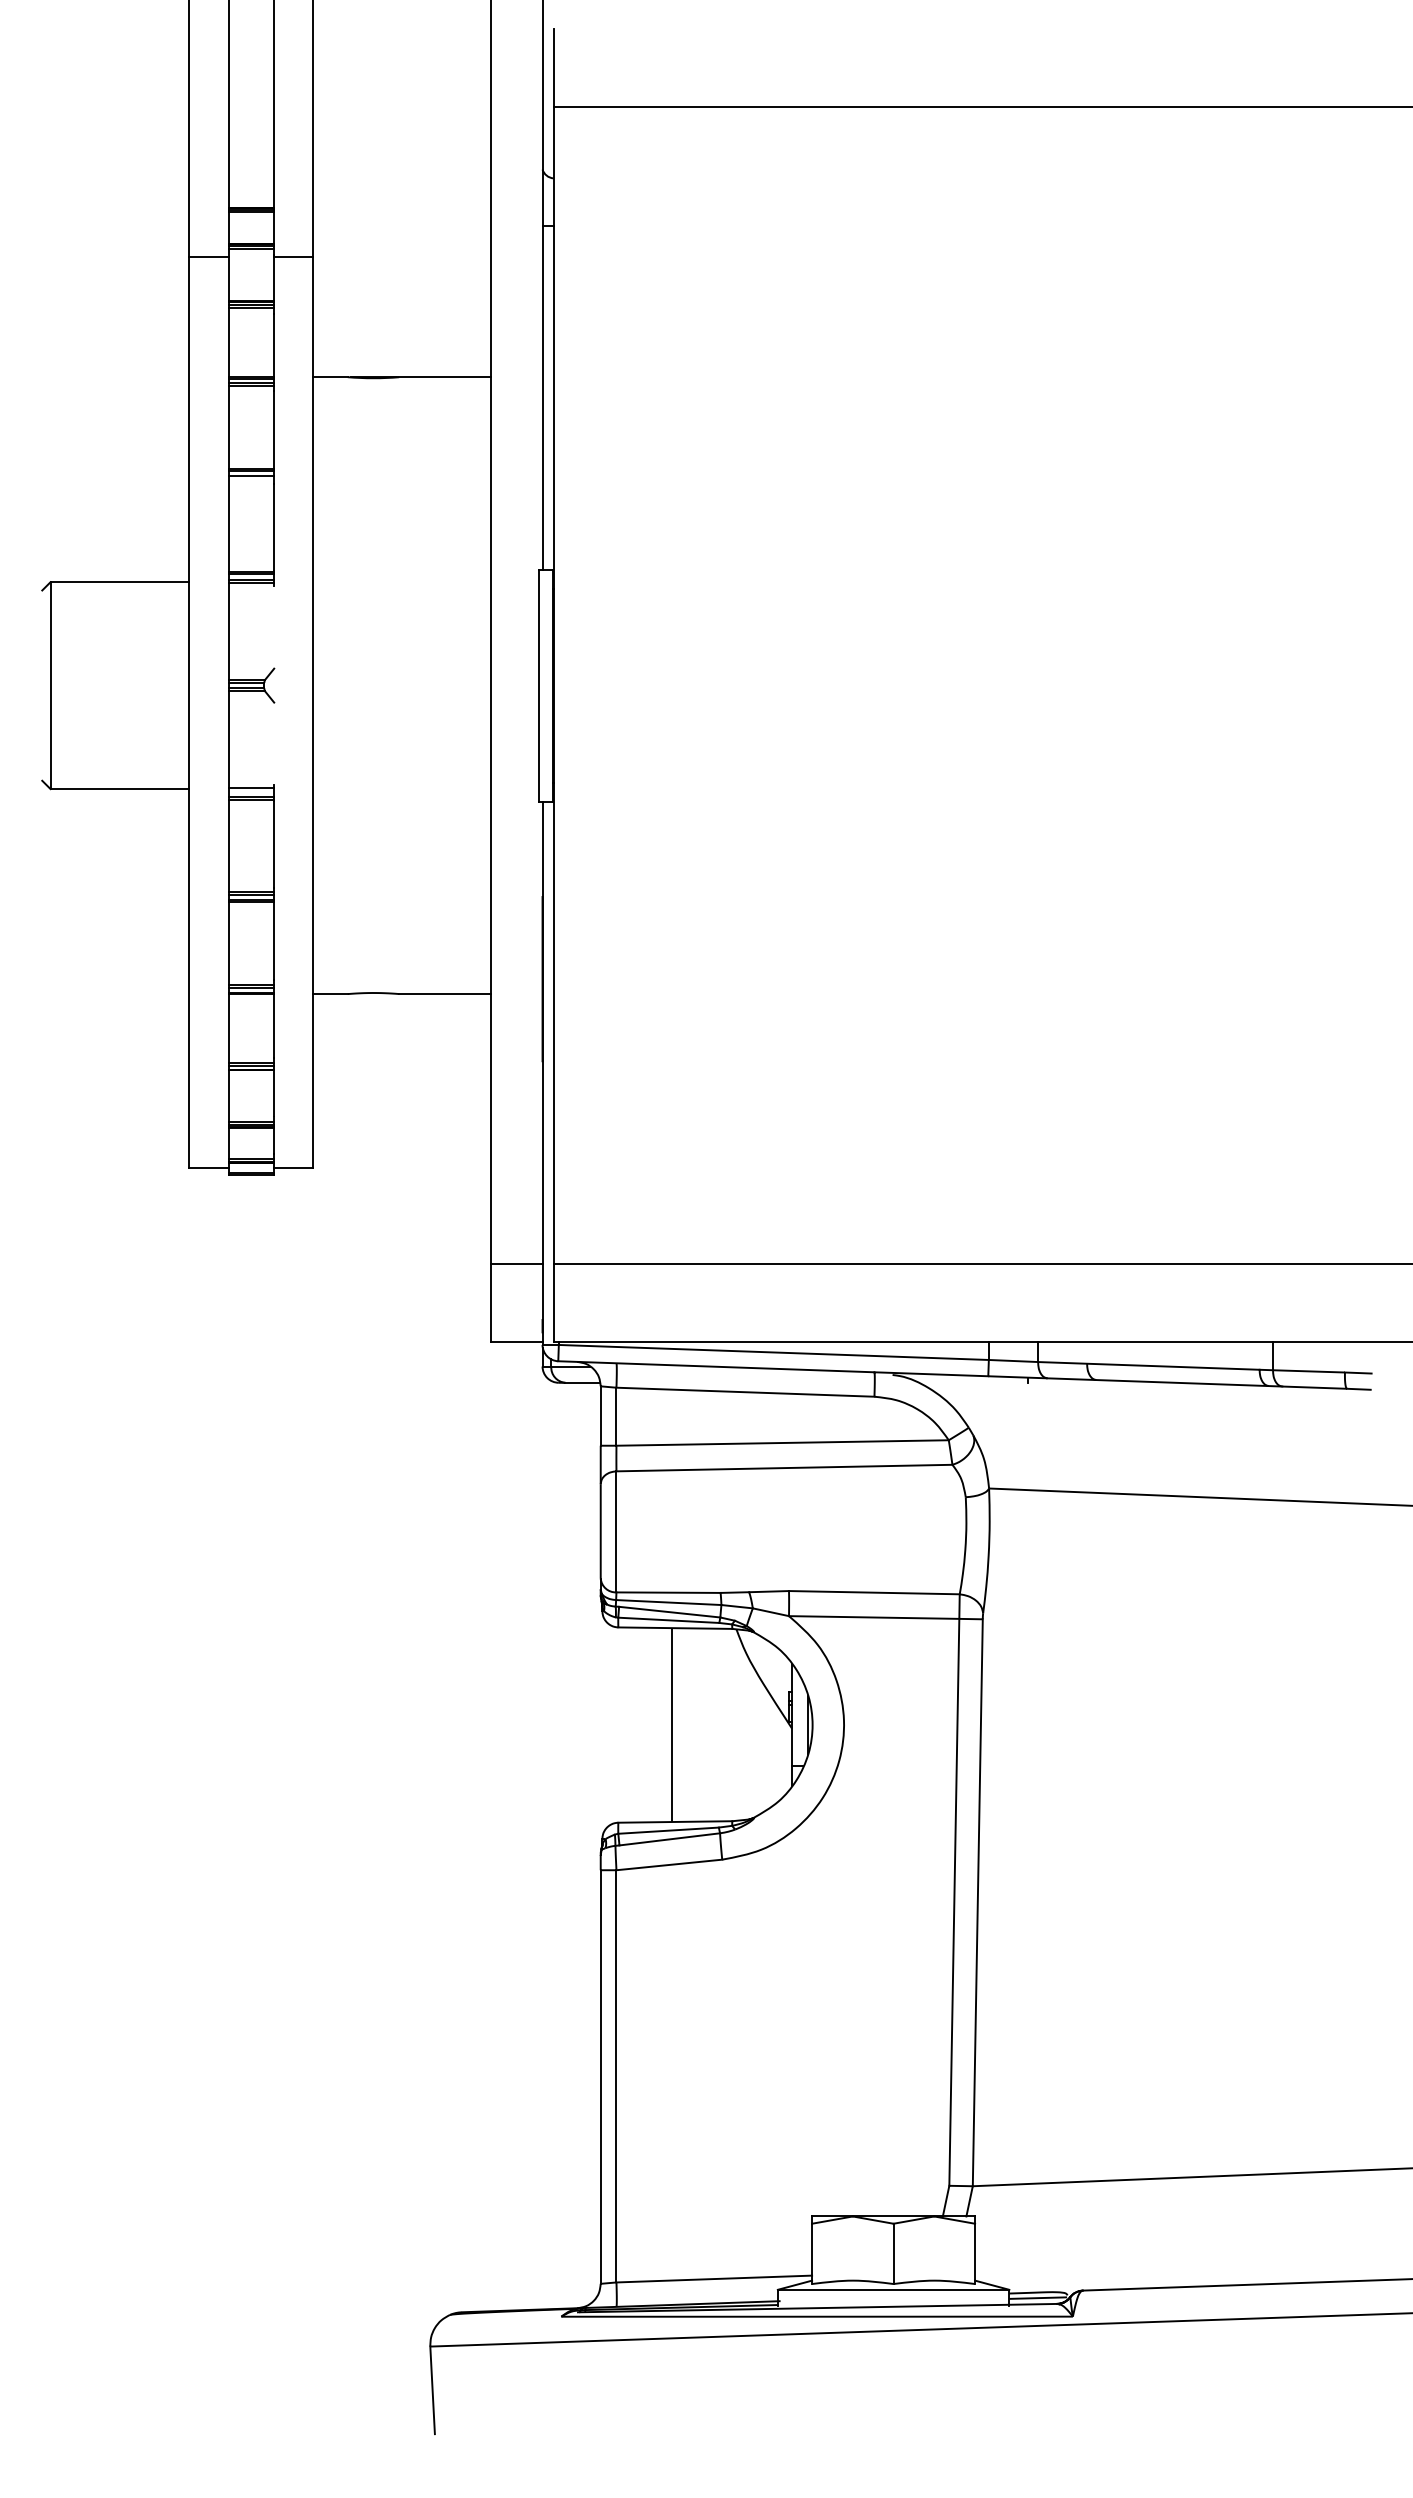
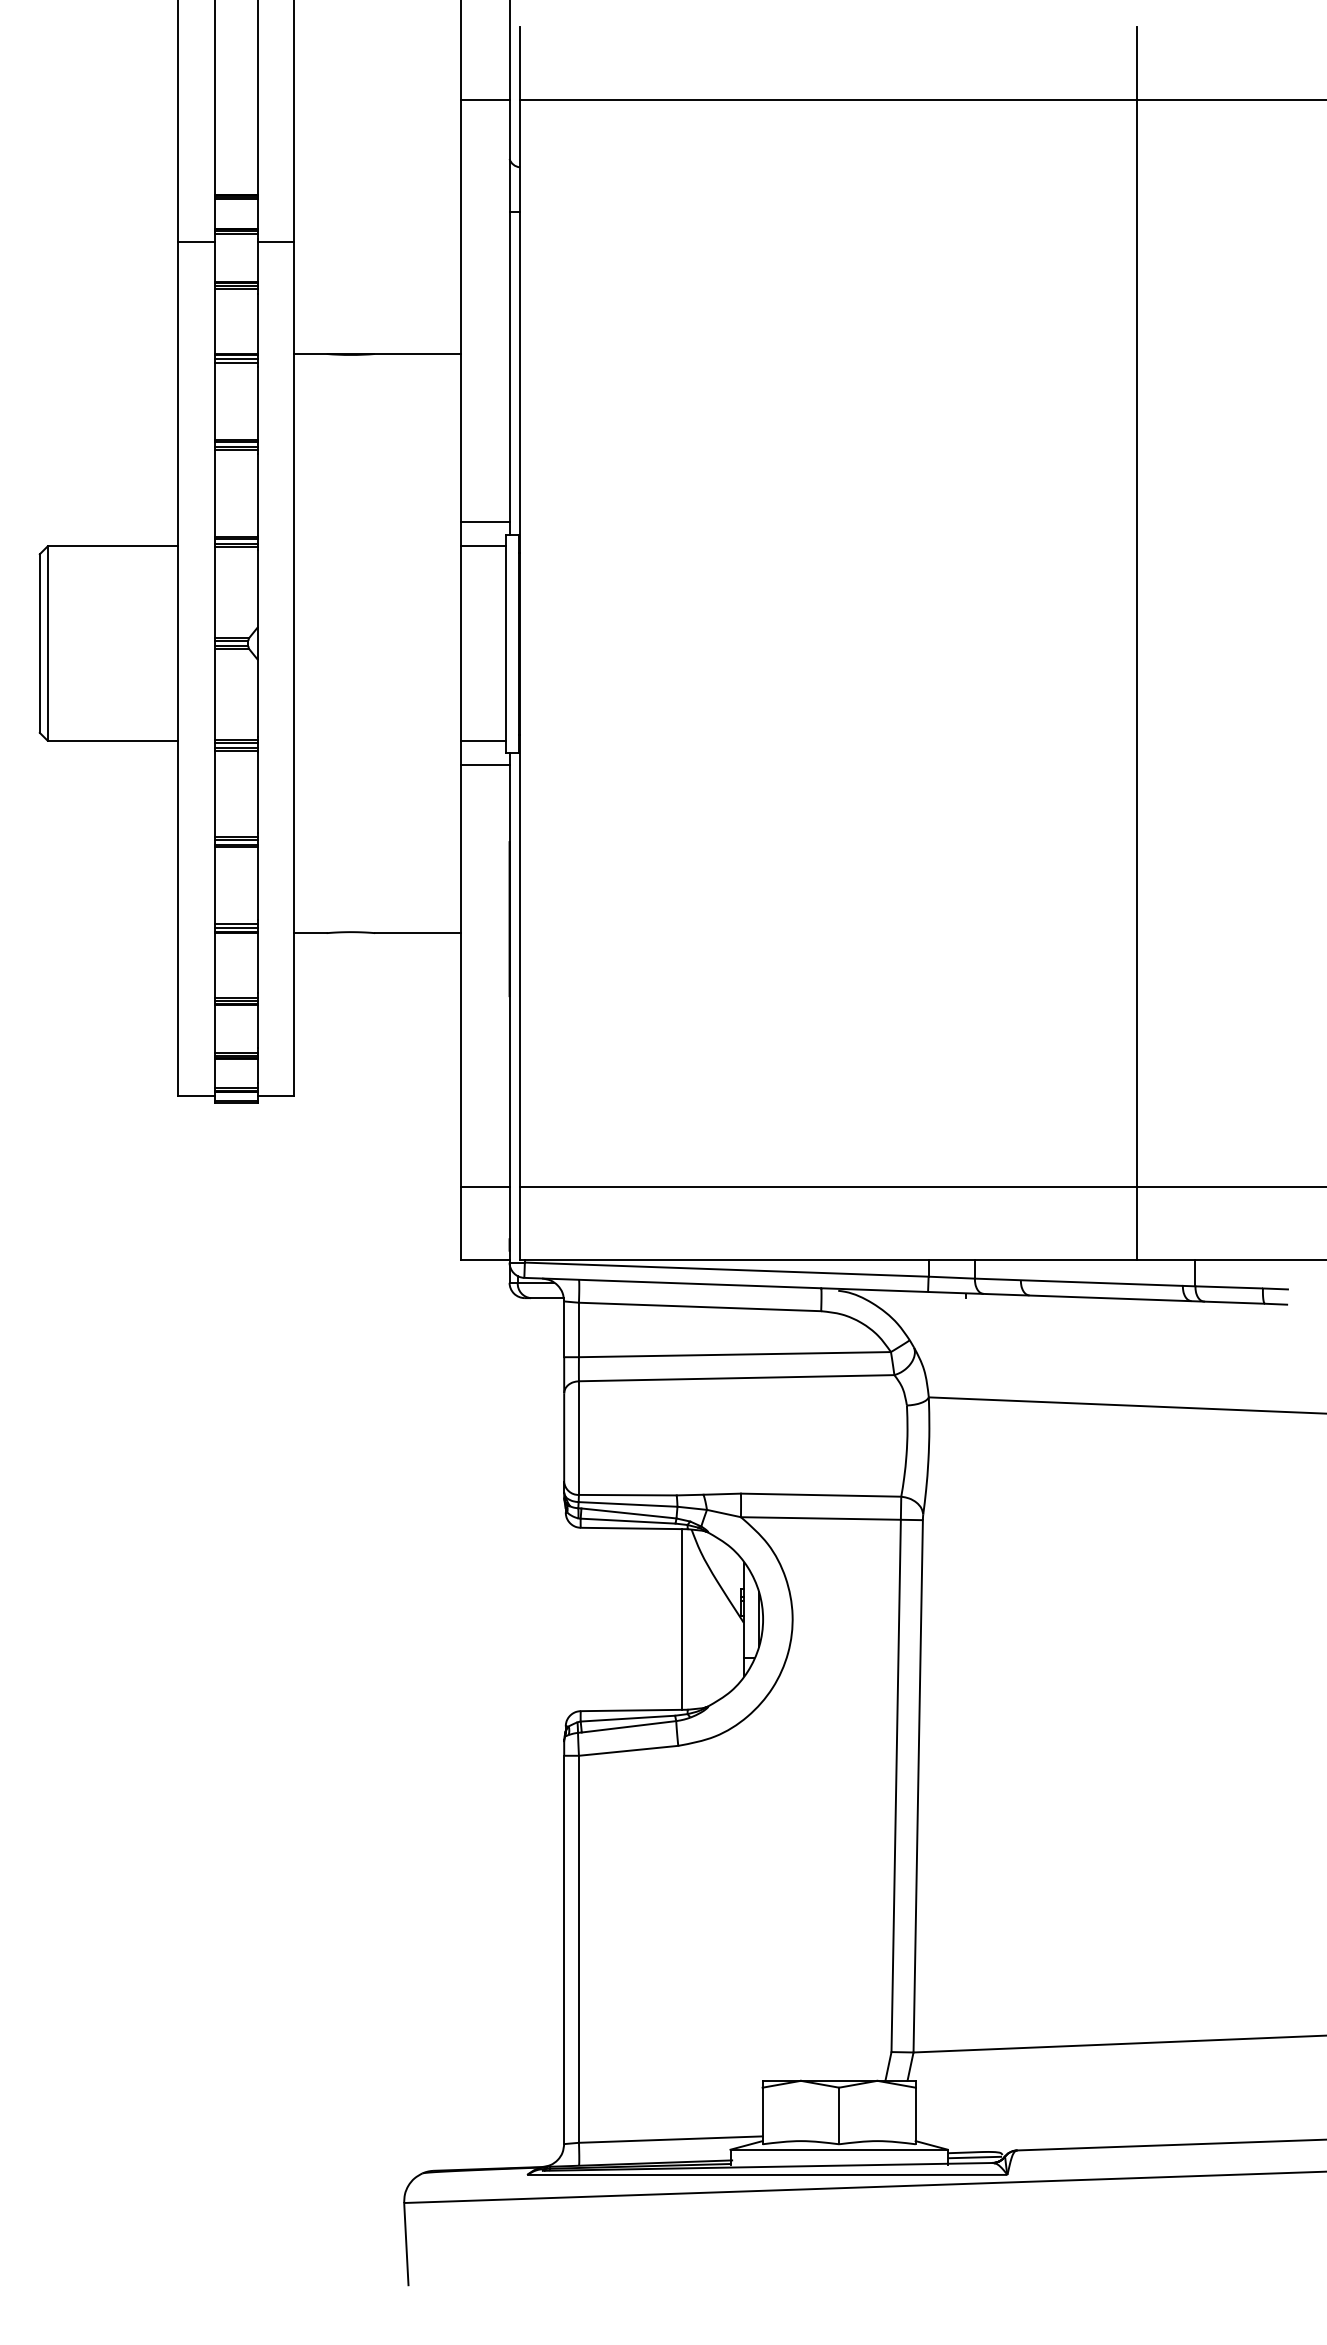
line: (516, 107) -> (485, 100), added
line: (251, 479) -> (236, 450), added
line: (516, 556) -> (485, 522), added
line: (514, 582) -> (483, 546), added
line: (42, 685) -> (40, 643), added
line: (274, 685) -> (257, 643), added
line: (1210, 685) -> (1136, 643), added
line: (514, 789) -> (483, 741), added
line: (251, 791) -> (236, 742), added
line: (516, 815) -> (485, 765), added
line: (672, 1724) -> (682, 1618), moved

